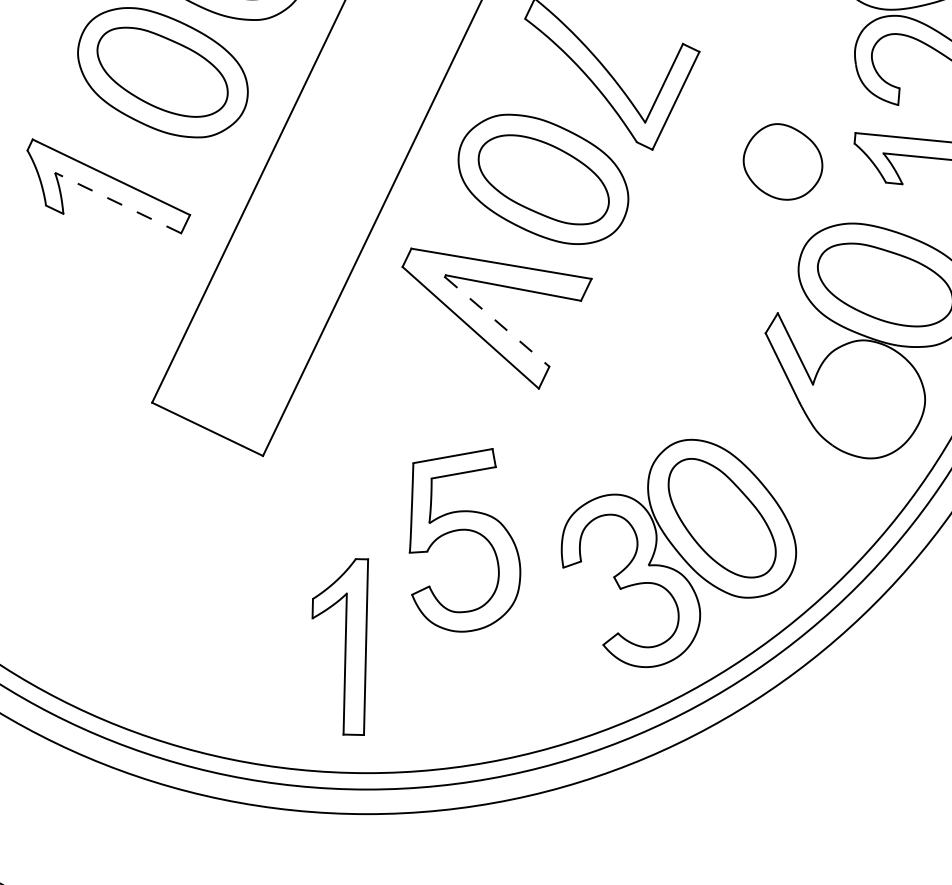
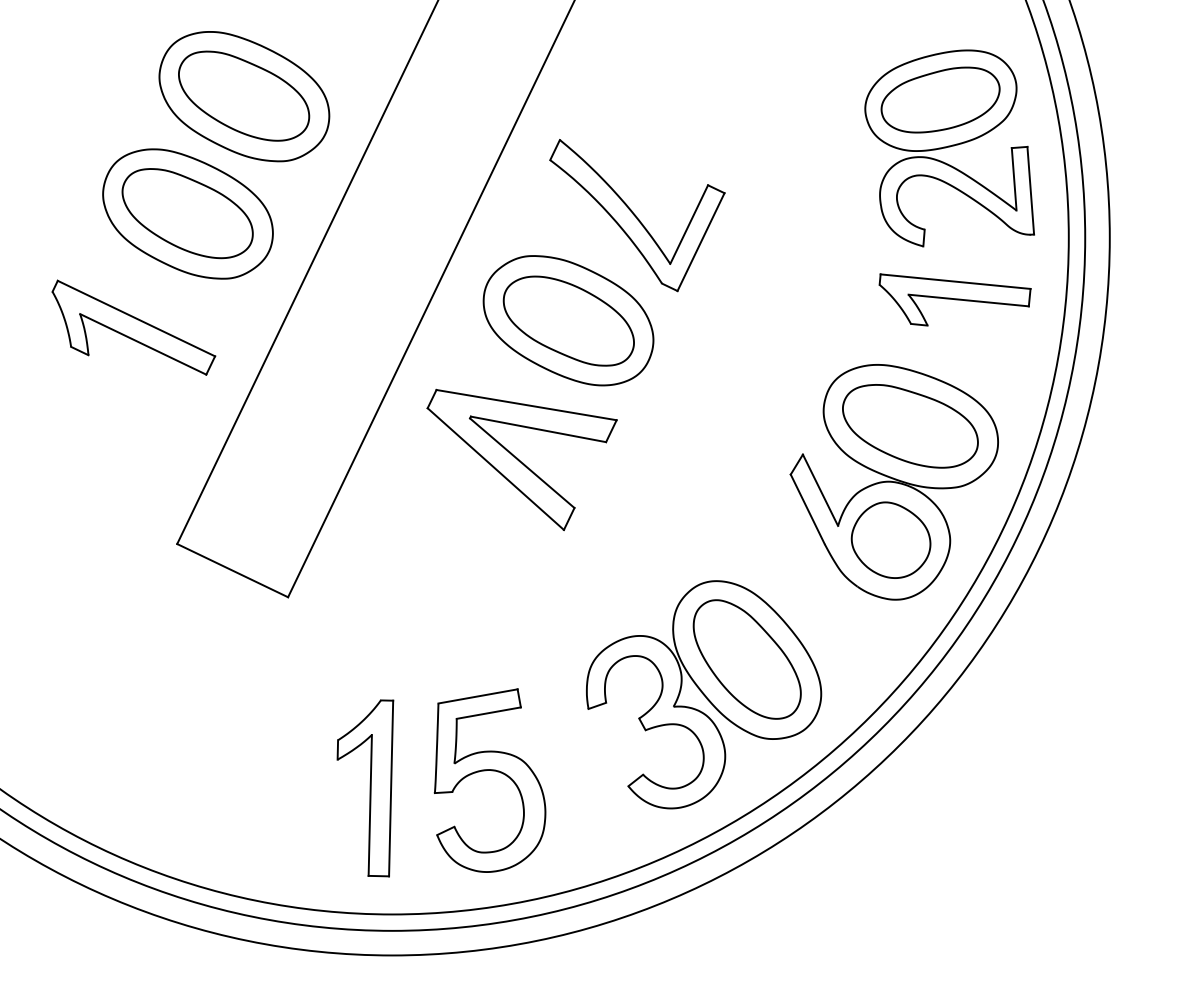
part: (782, 161) -> (890, 539), moved
line: (118, 203) -> (143, 344), dashed -> solid
line: (497, 322) -> (522, 463), dashed -> solid
part: (467, 531) -> (492, 771), moved

